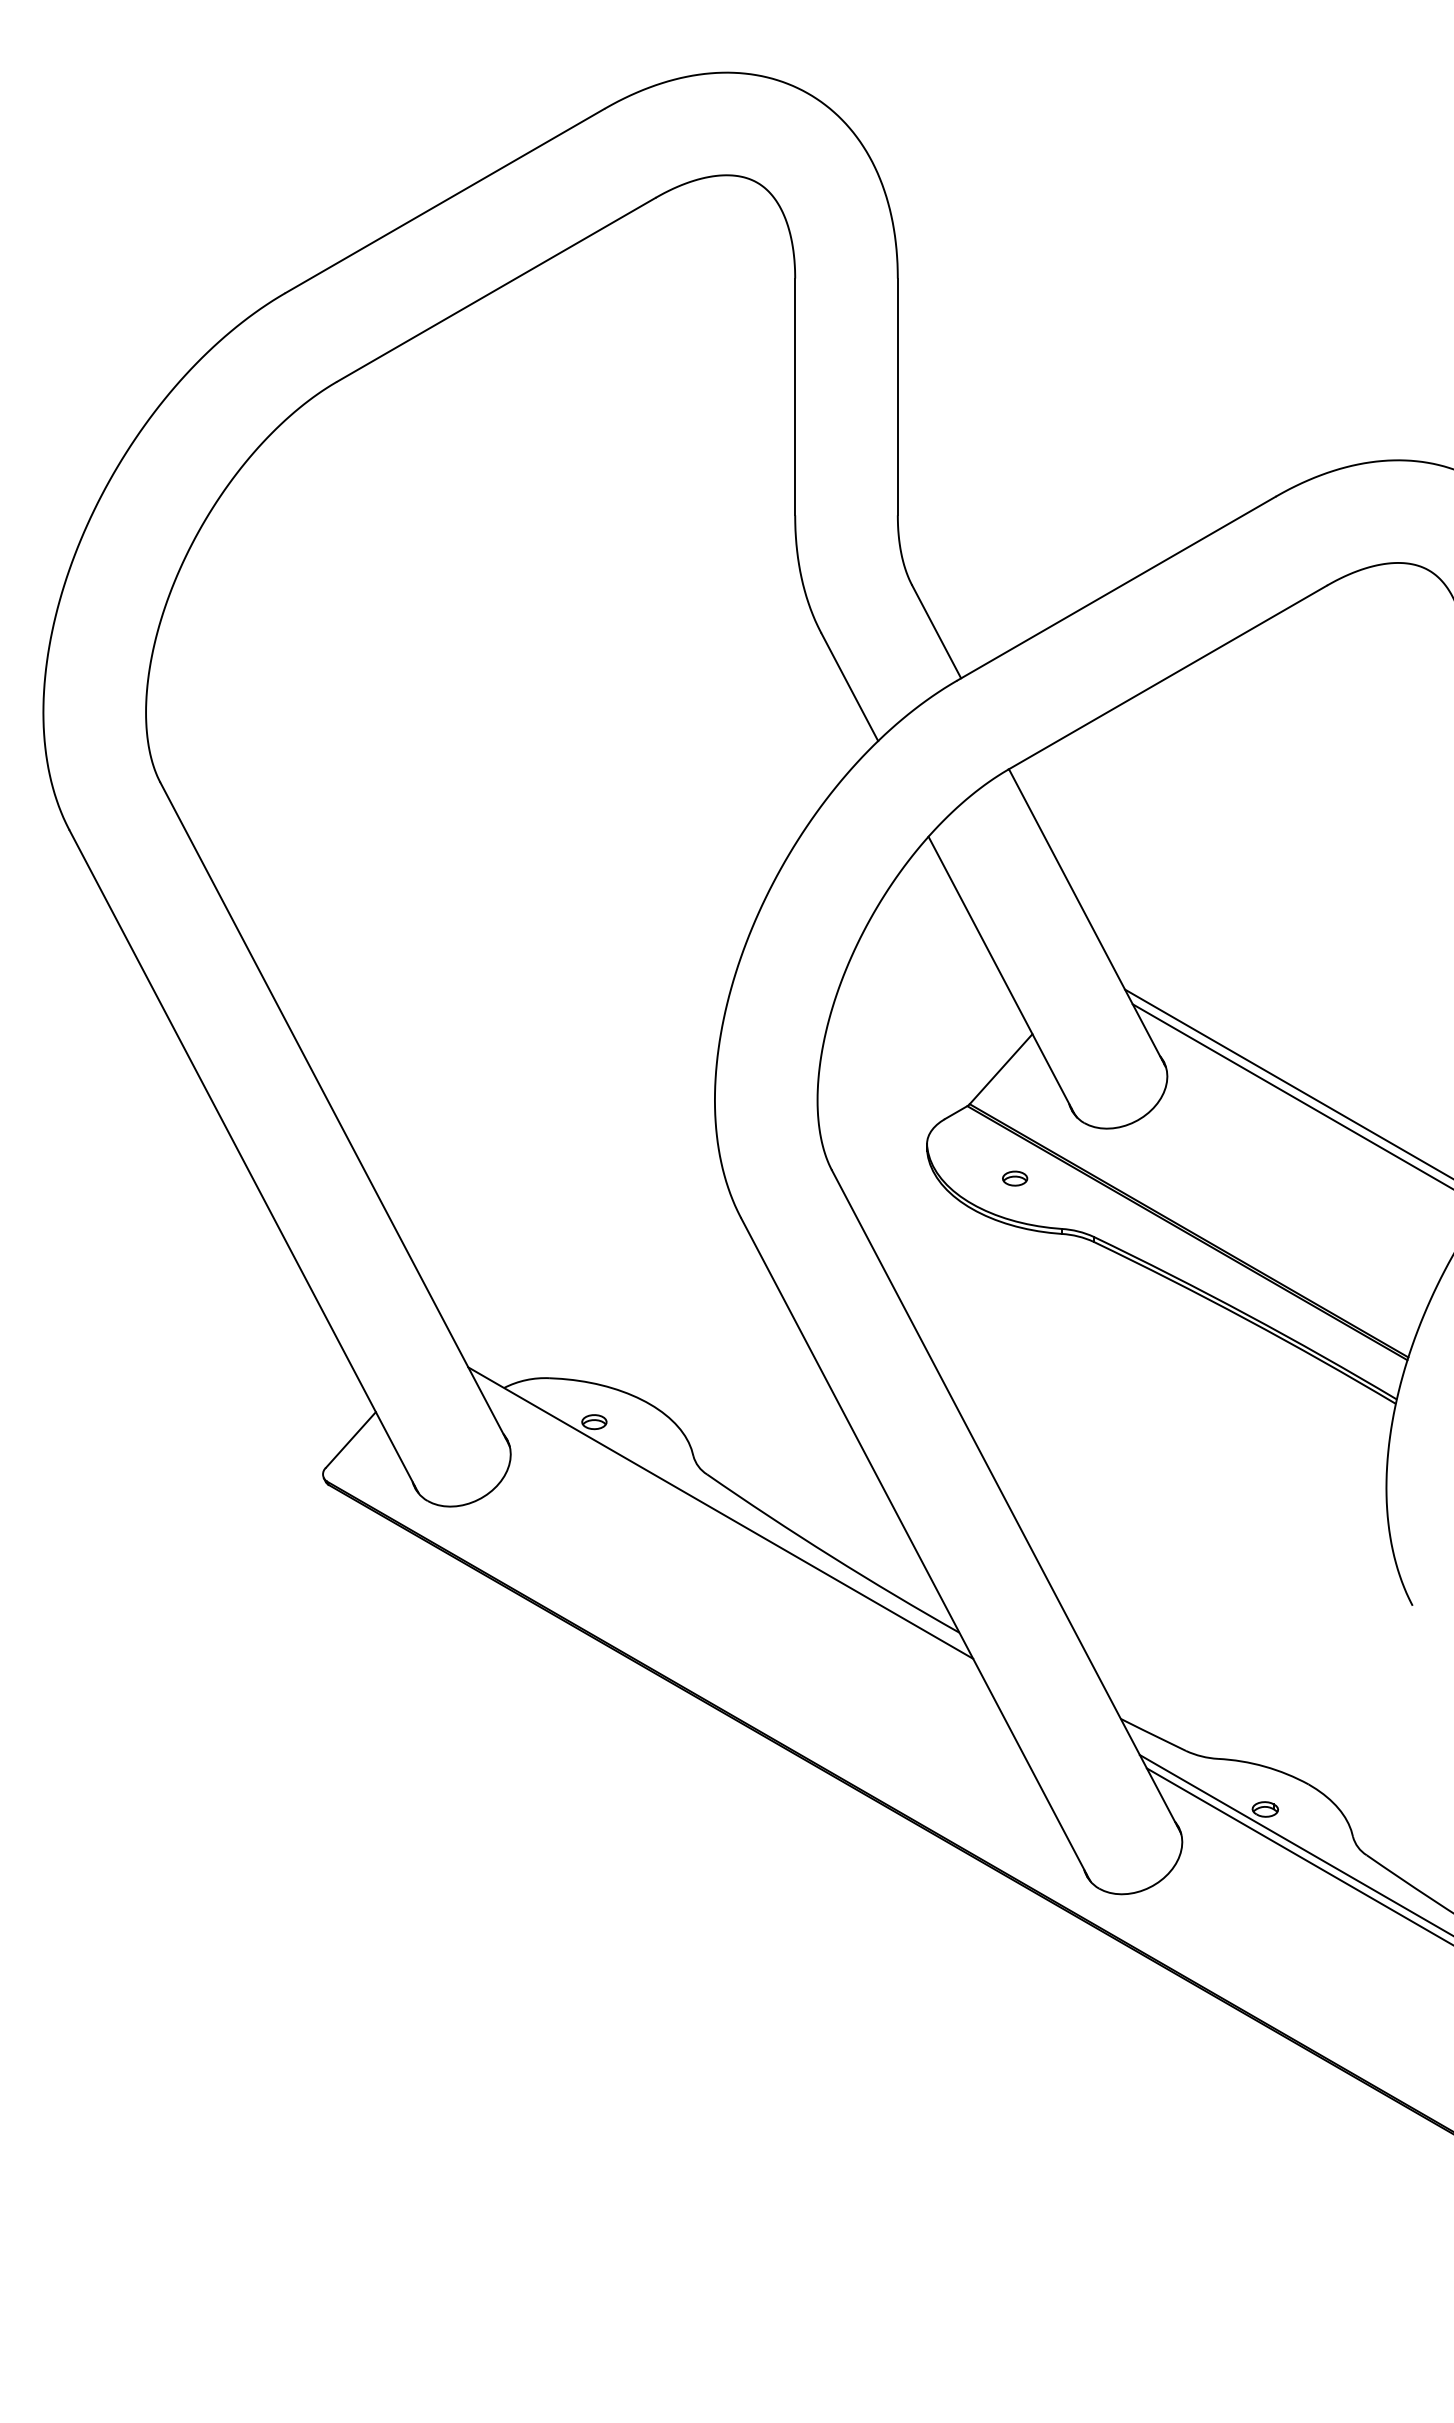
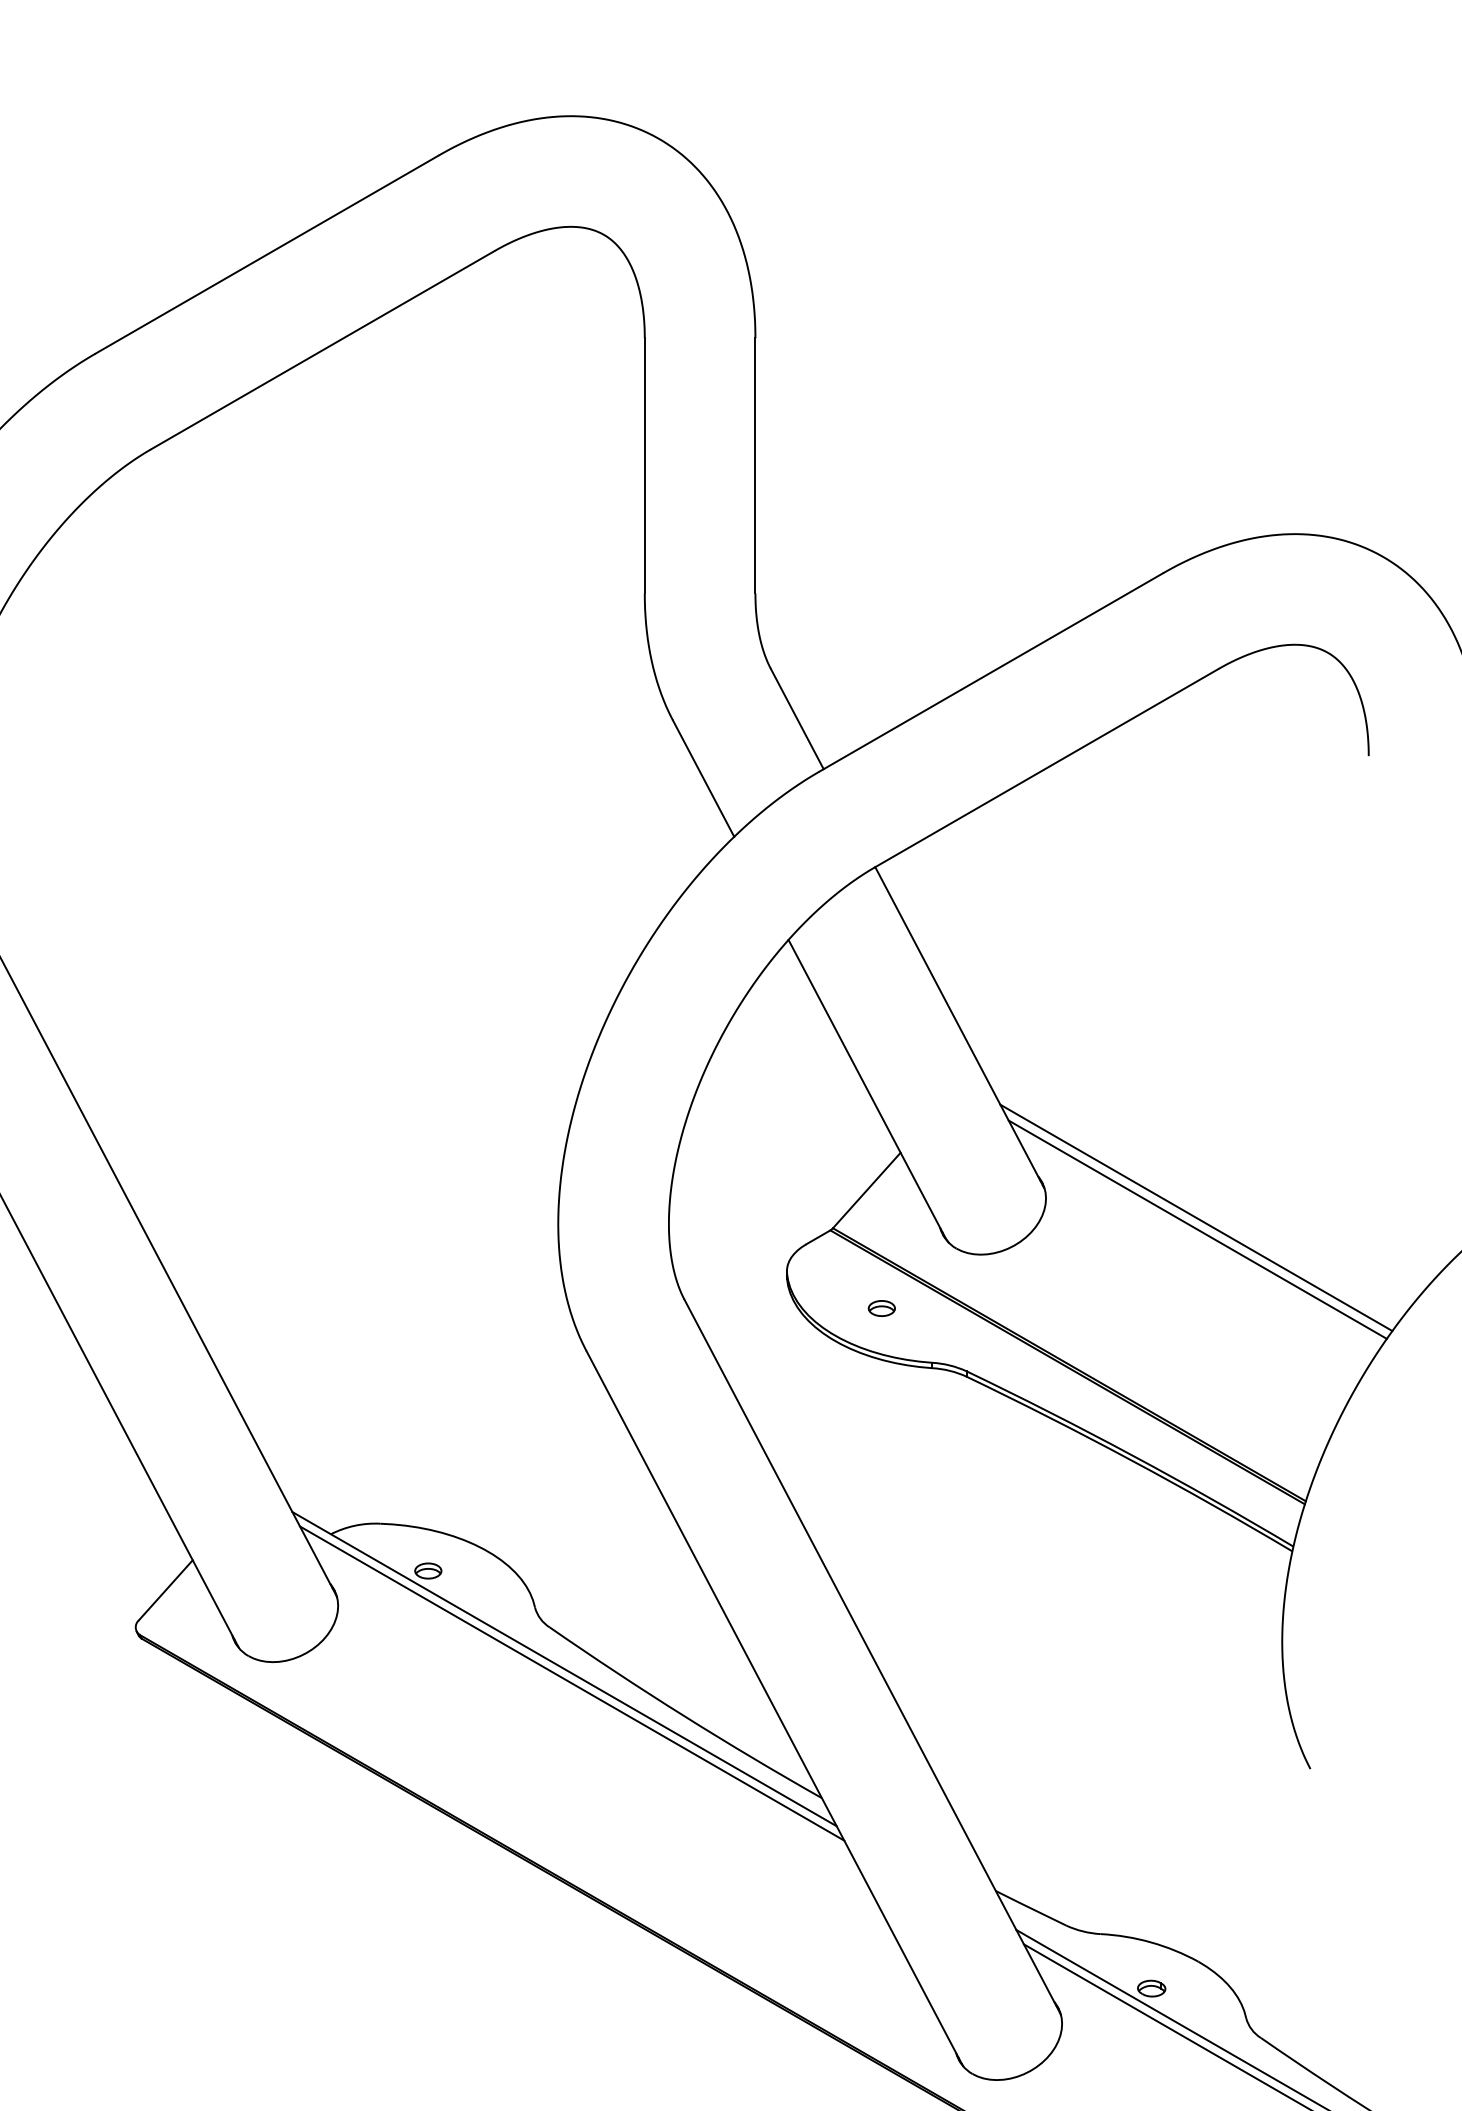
line: (727, 1526) -> (571, 1683), added

